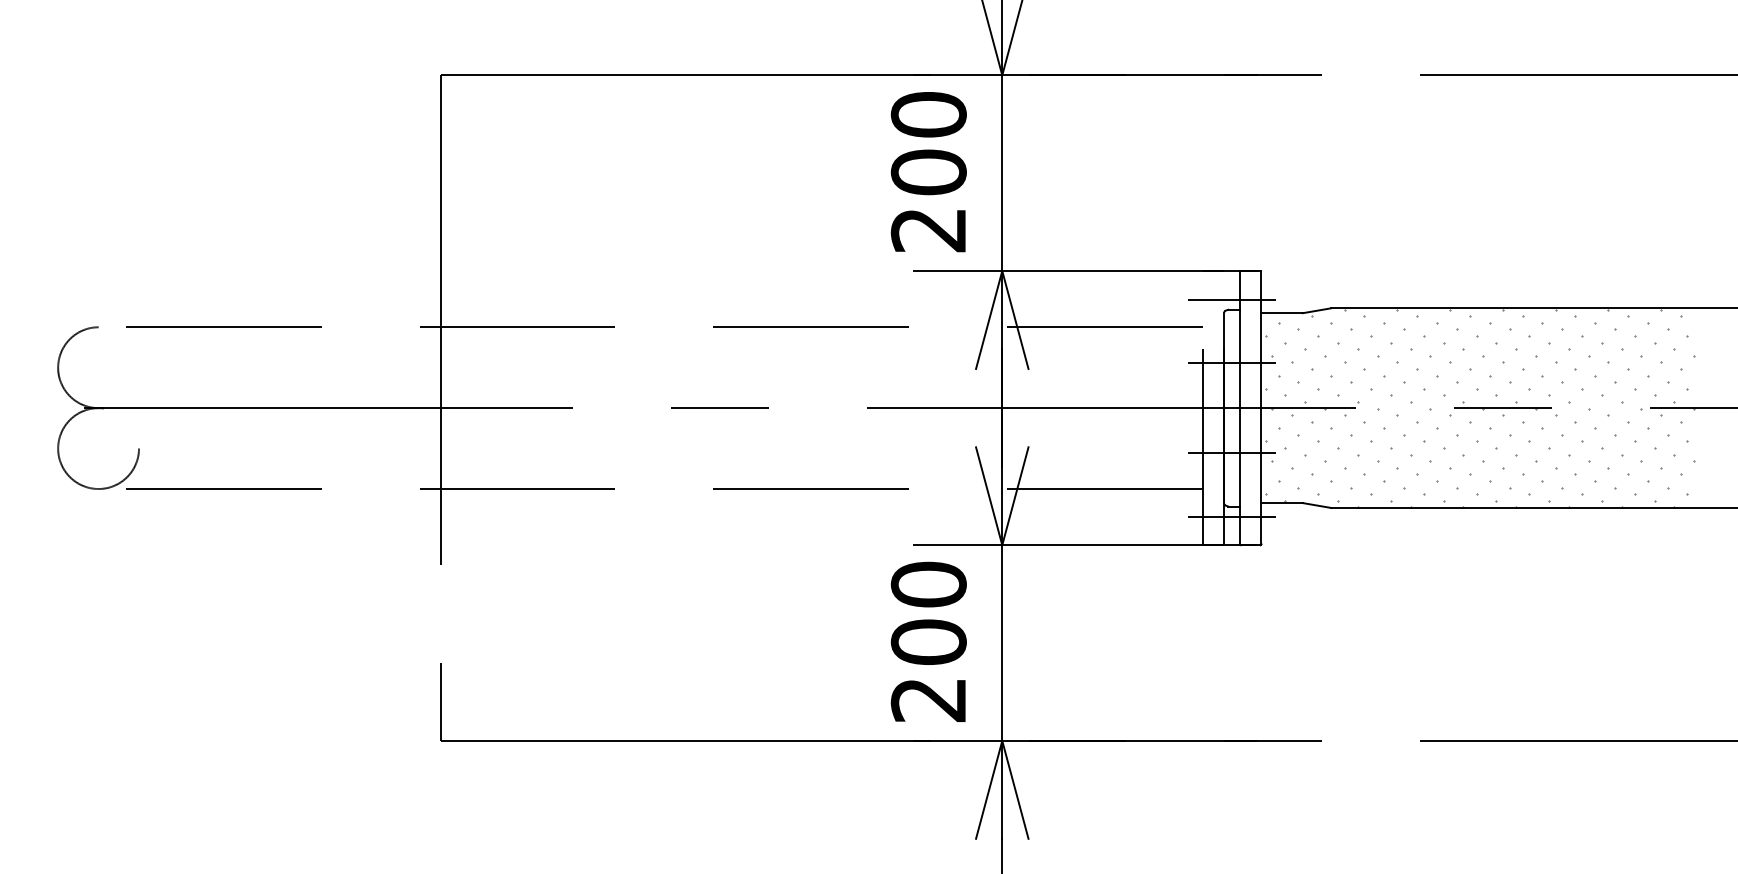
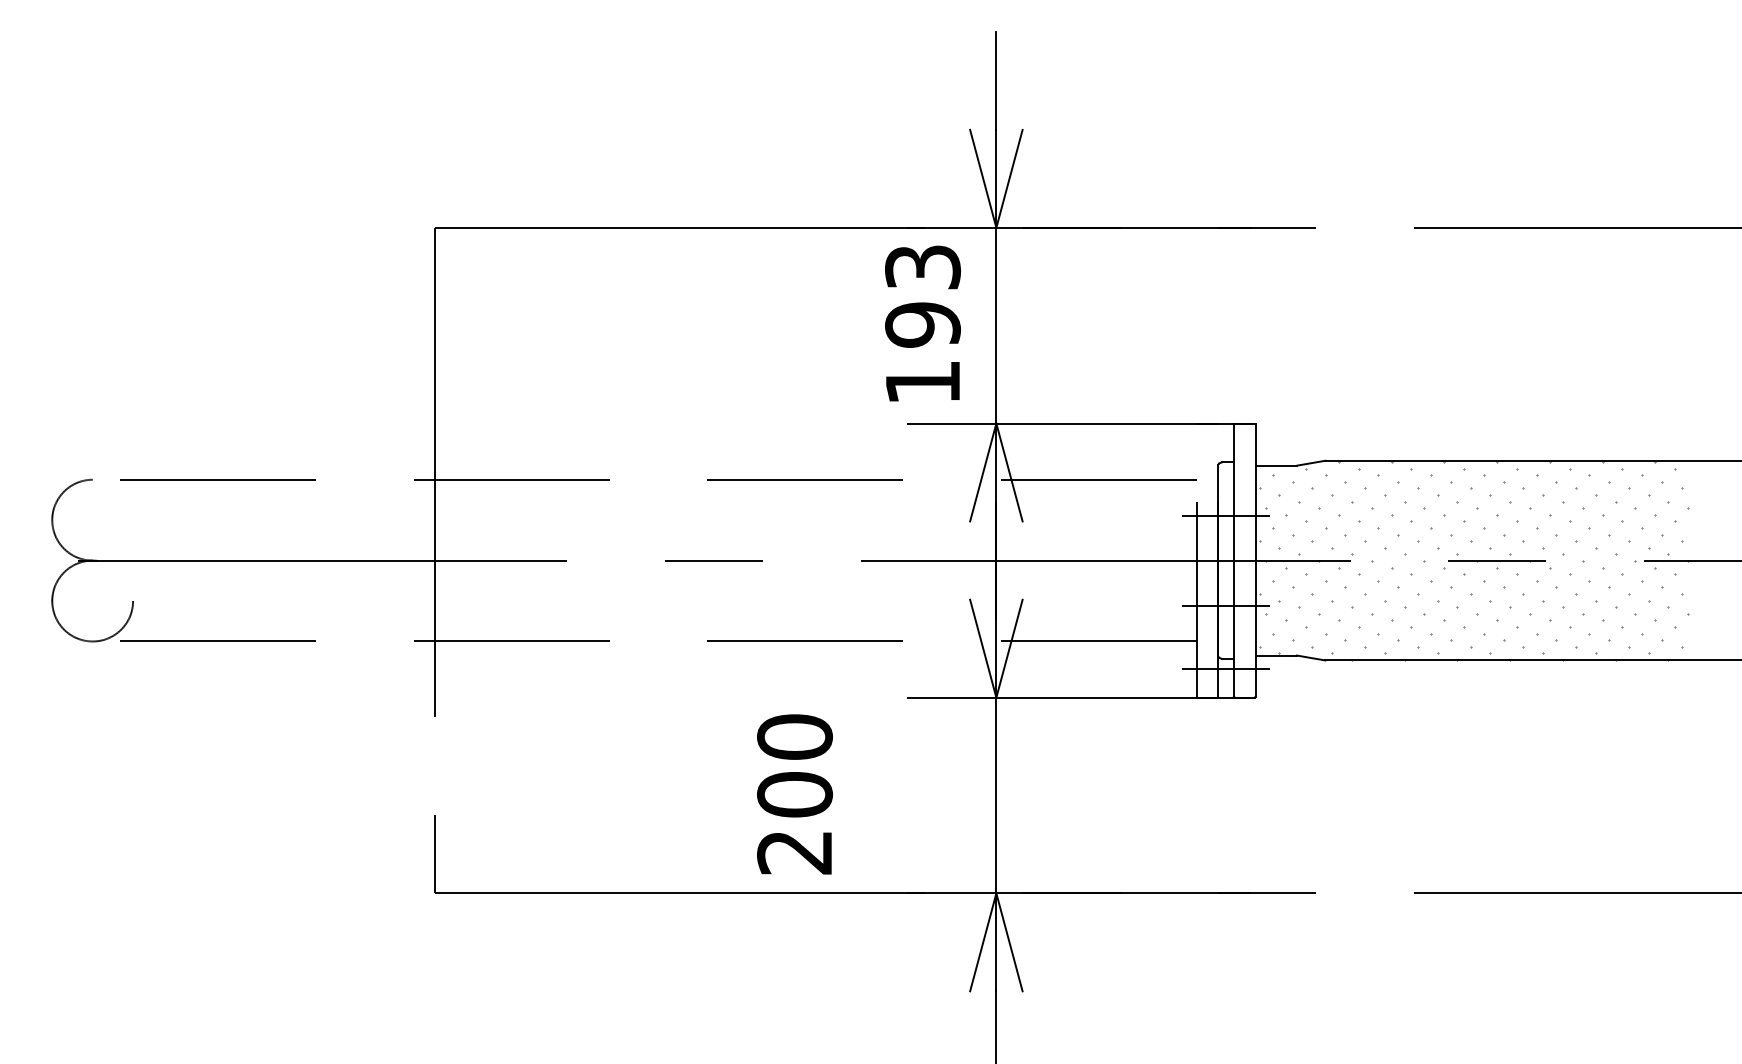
text: (928, 172) -> (922, 324), 200 -> 193
line: (1232, 300) -> (1226, 452), removed
text: (928, 642) -> (794, 794), moved

